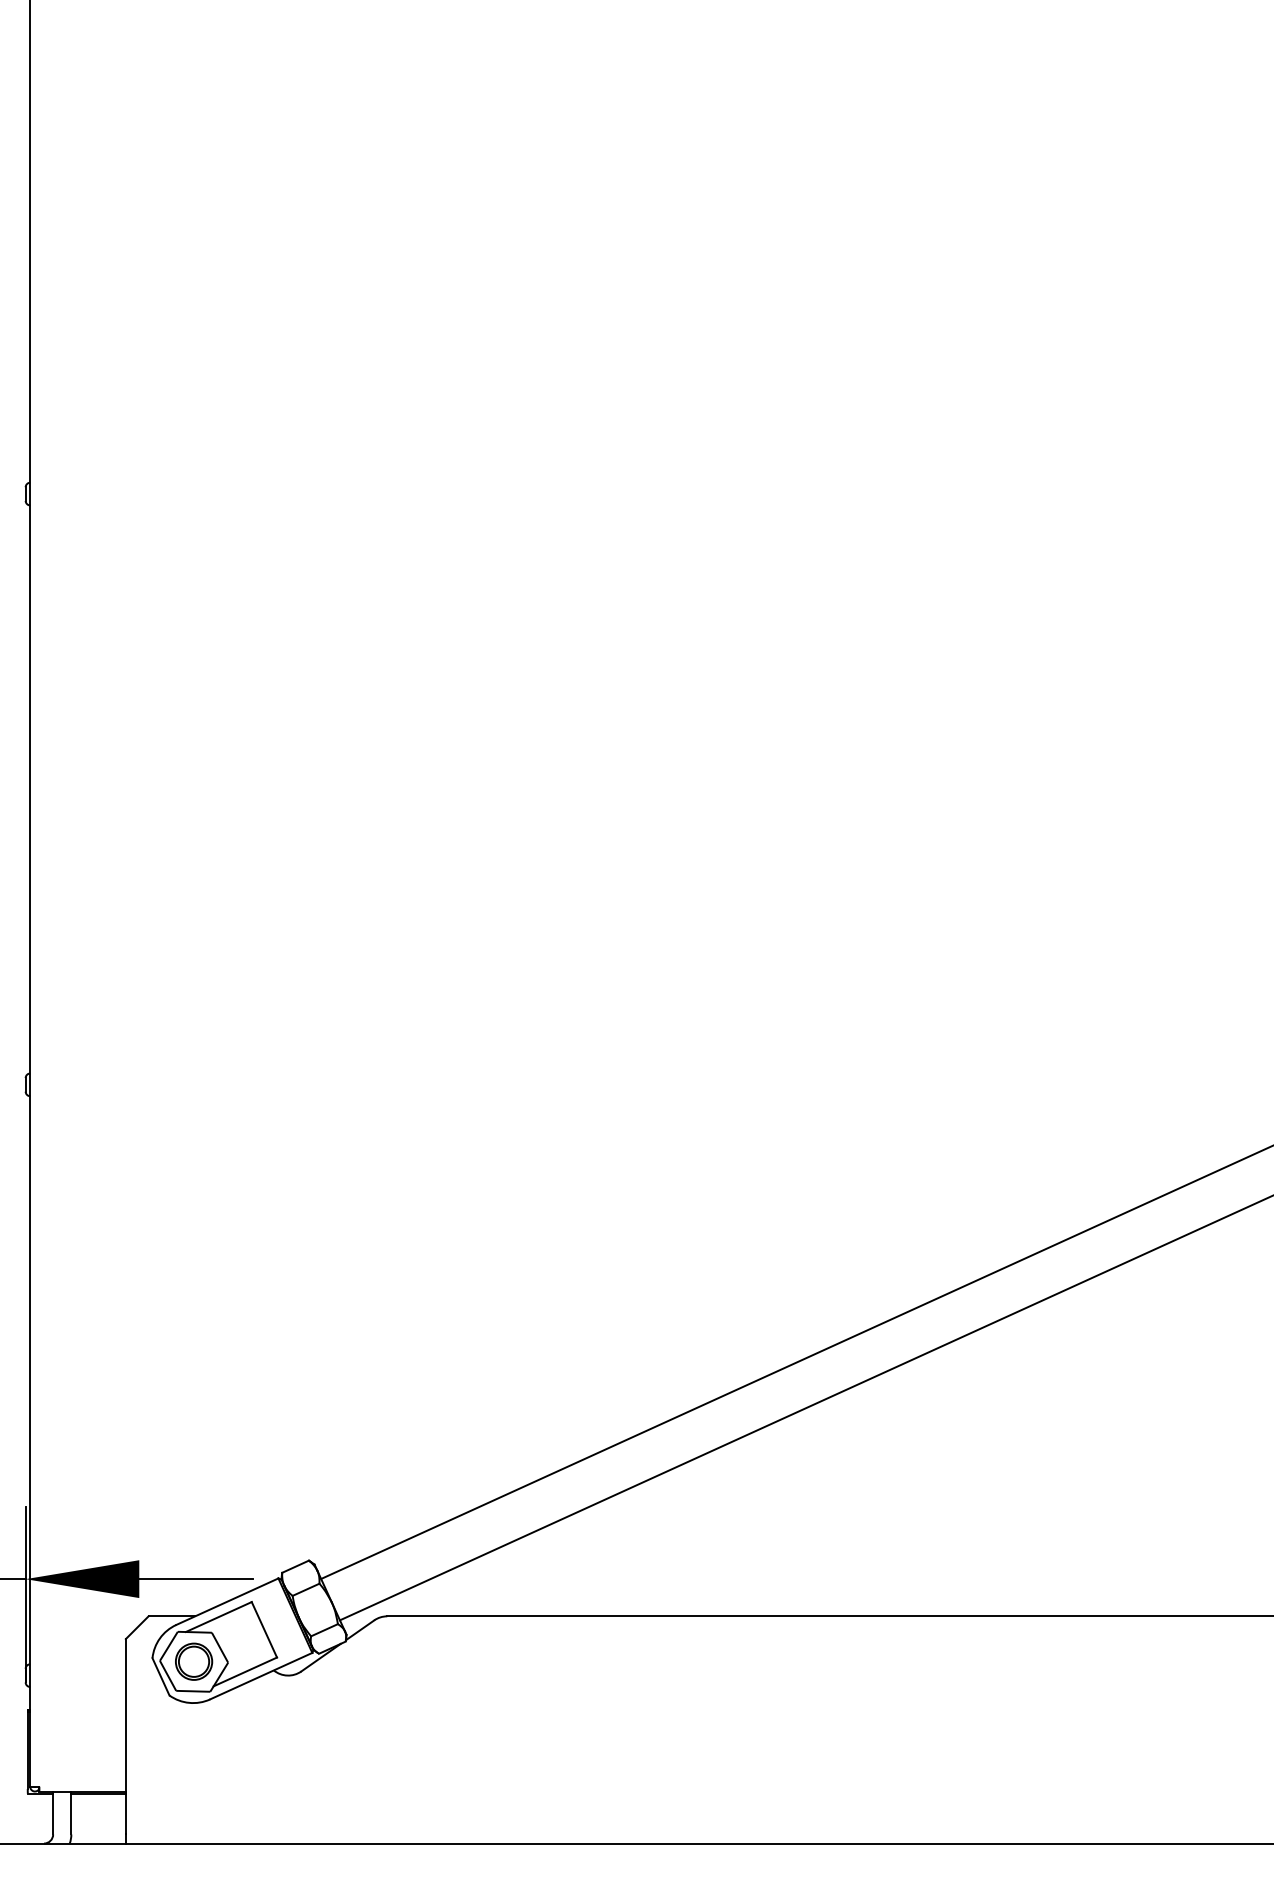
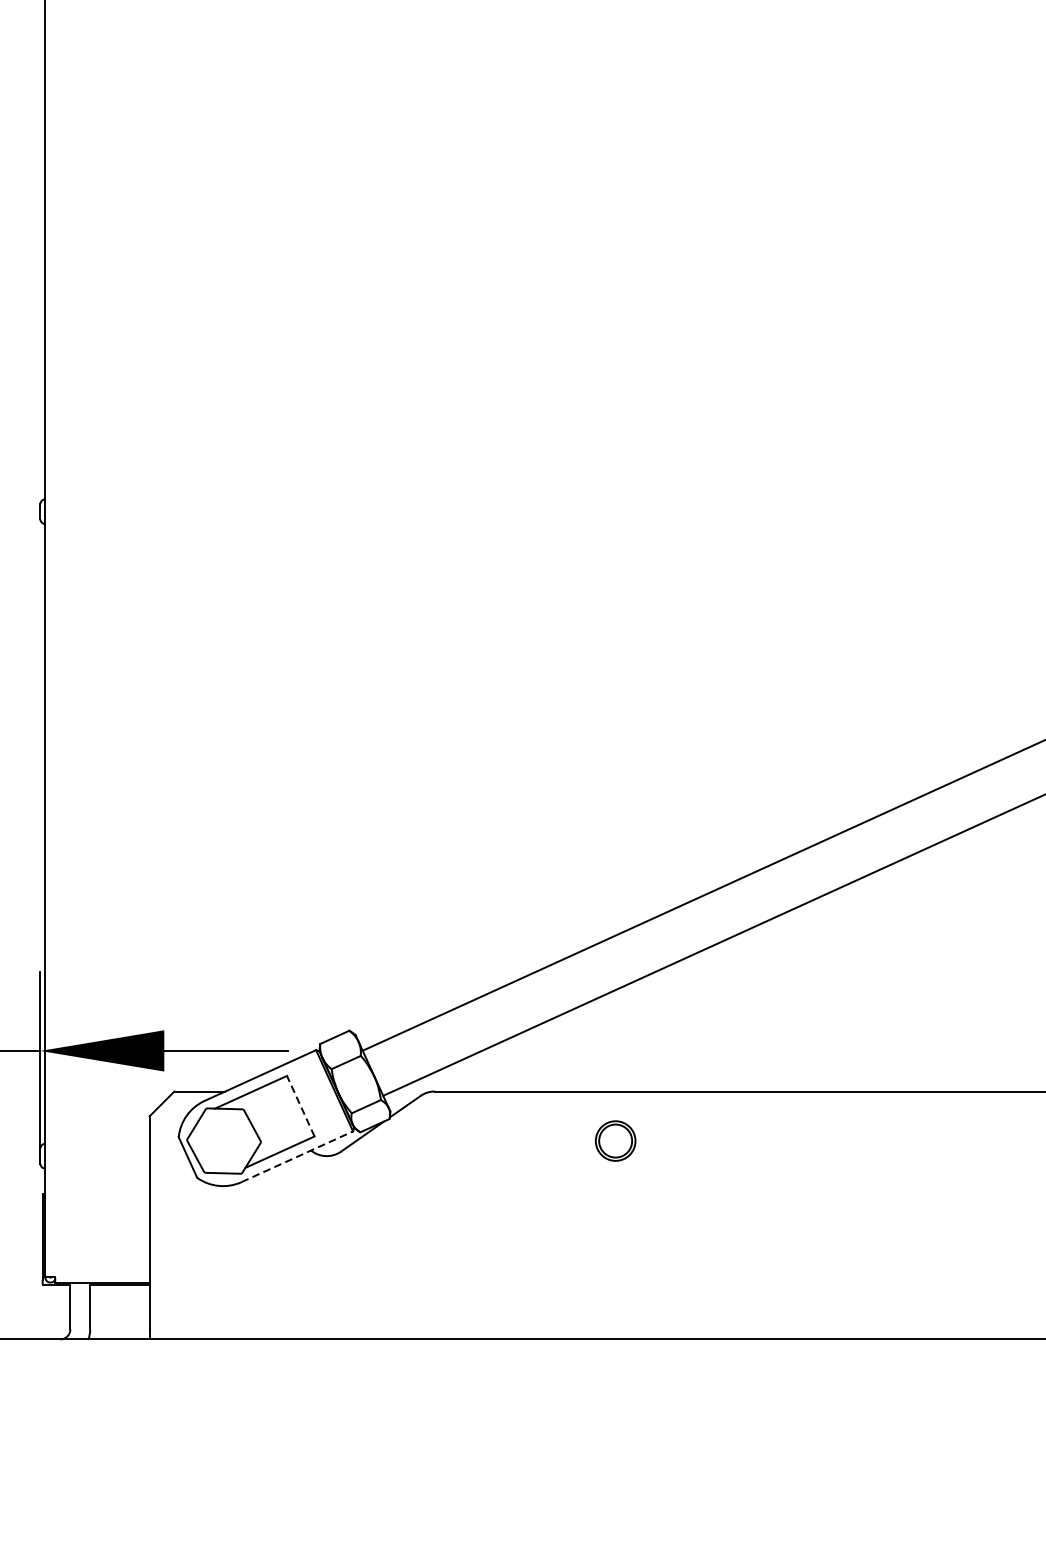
line: (264, 1629) -> (300, 1105), solid -> dashed
part: (194, 1661) -> (616, 1140), moved
line: (261, 1675) -> (297, 1156), solid -> dashed

